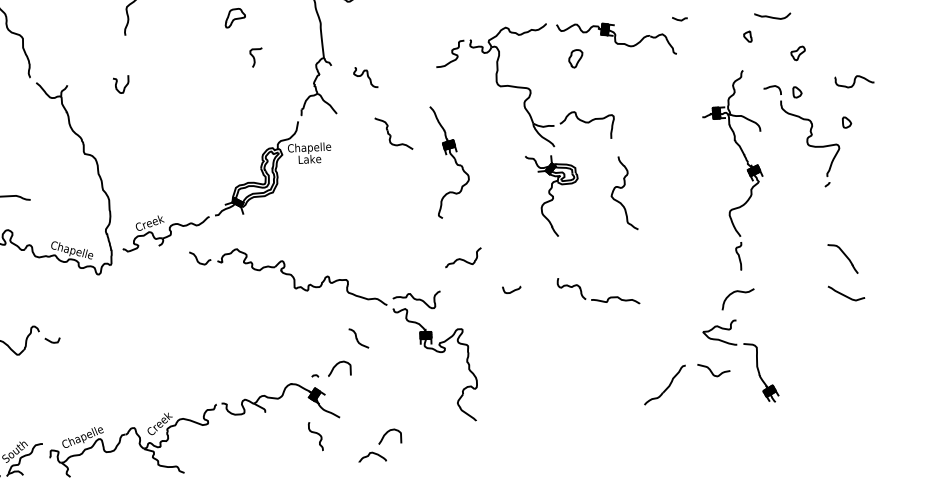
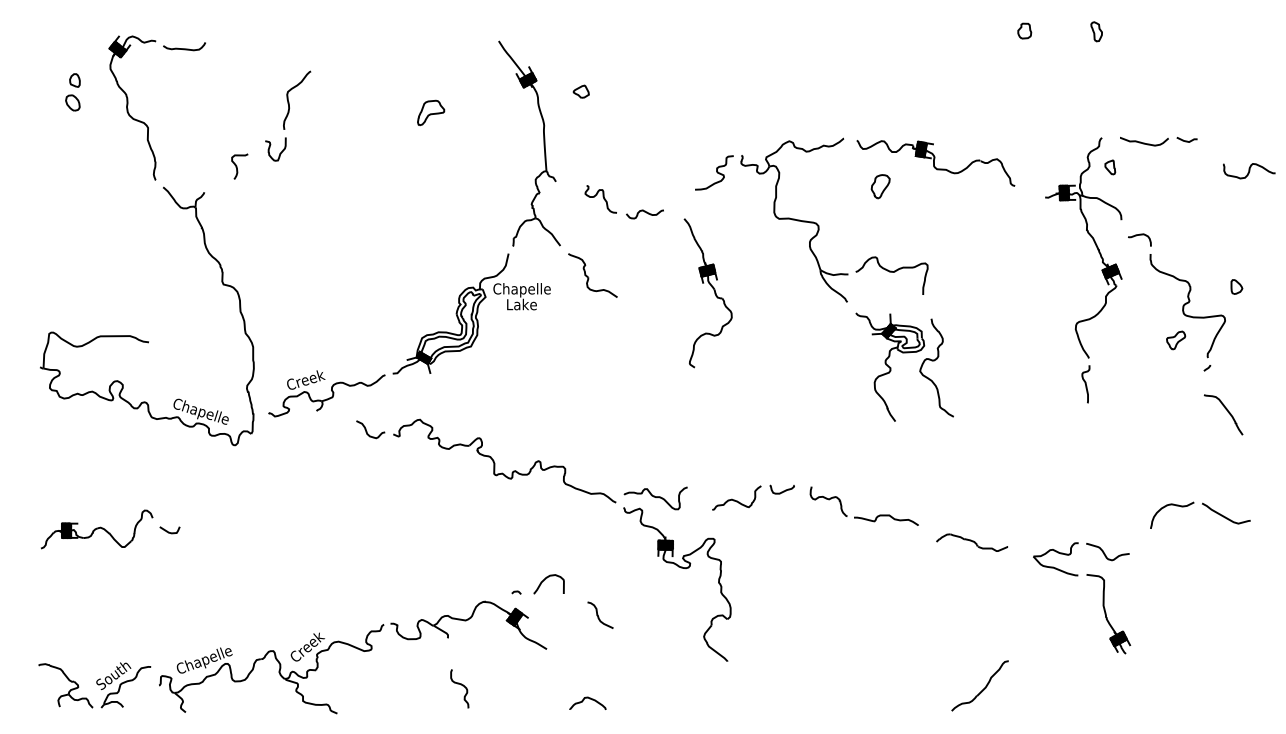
curve: (679, 19) -> (1186, 140), moved
part: (798, 53) -> (1176, 340), moved
curve: (254, 57) -> (237, 166), moved
curve: (854, 81) -> (1249, 171), moved
curve: (117, 83) -> (270, 147), moved
curve: (399, 86) -> (644, 212), added
part: (797, 91) -> (1172, 243), removed
part: (393, 133) -> (592, 275), moved
part: (454, 159) -> (713, 290), moved
part: (747, 170) -> (1101, 270), moved
part: (553, 195) -> (890, 366), moved
curve: (845, 257) -> (1227, 412), moved
curve: (461, 258) -> (734, 499), moved
curve: (741, 292) -> (1176, 506), moved
part: (598, 299) -> (863, 517), moved
part: (655, 323) -> (971, 542), added
curve: (357, 338) -> (598, 614), moved
curve: (712, 371) -> (1105, 553), moved
part: (664, 384) -> (979, 685), moved
curve: (316, 433) -> (460, 685), moved
curve: (387, 433) -> (609, 672), removed

